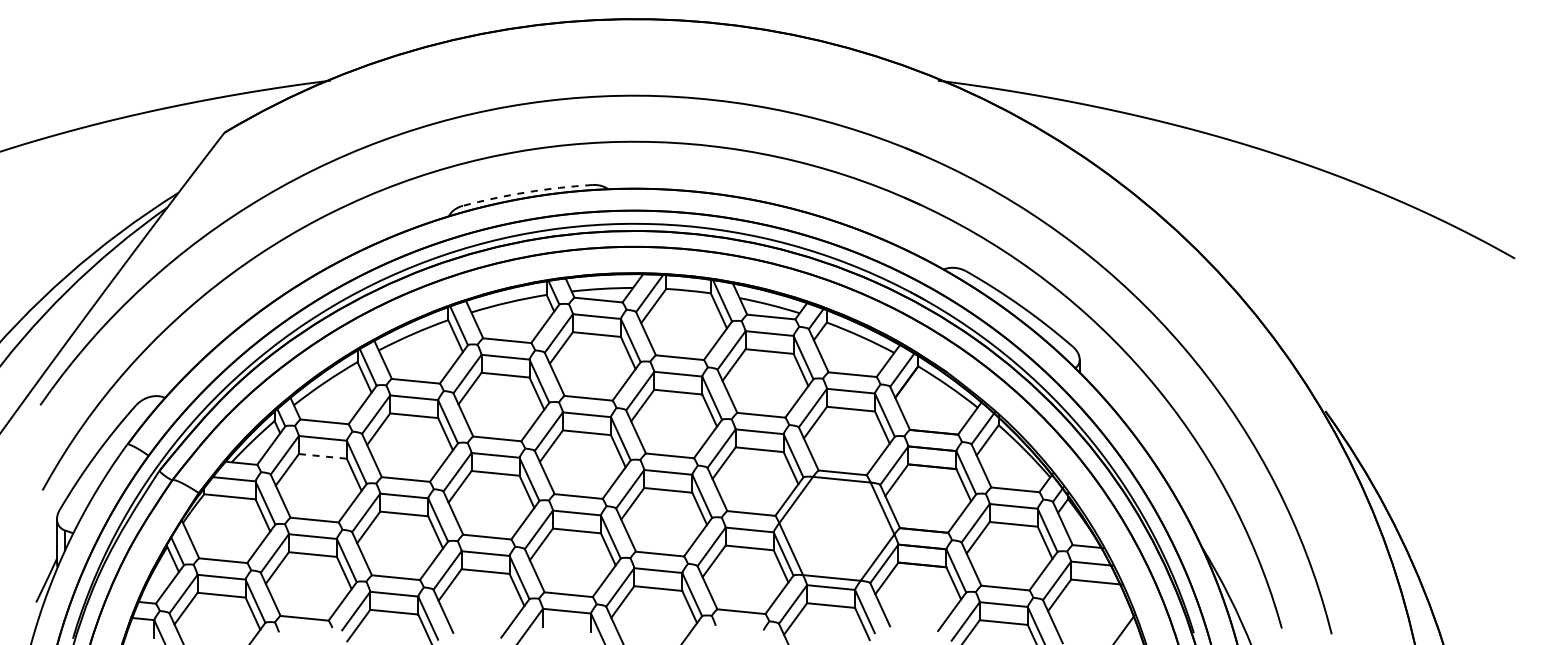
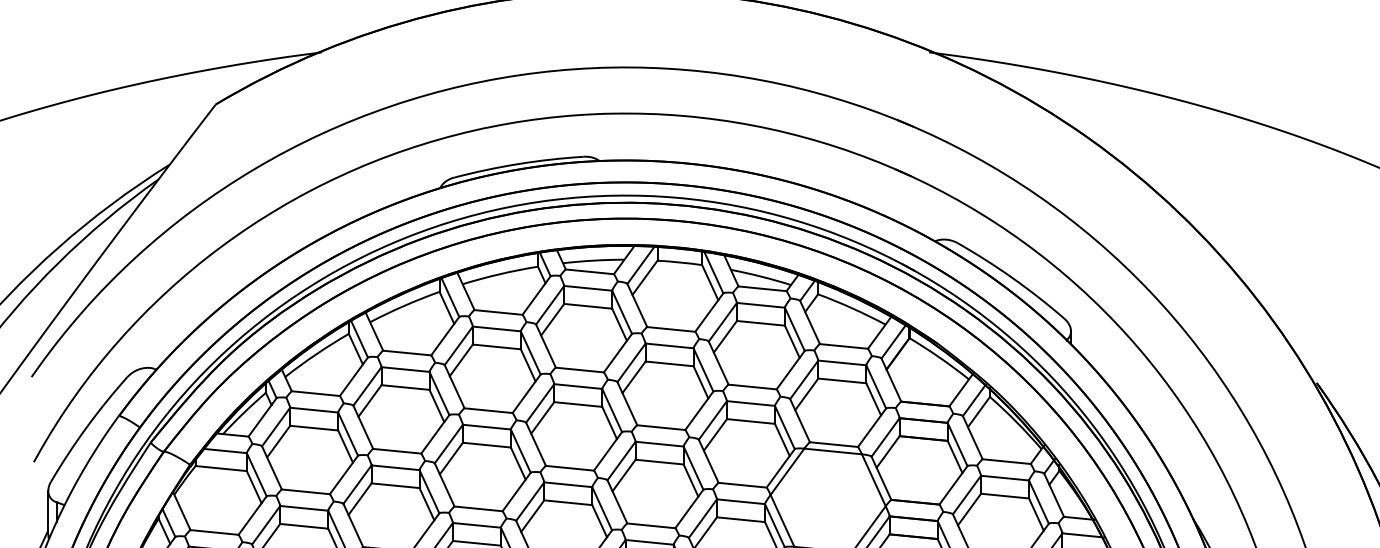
arc: (527, 192) -> (518, 164), dashed -> solid
line: (323, 456) -> (314, 428), dashed -> solid

